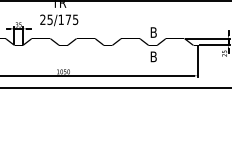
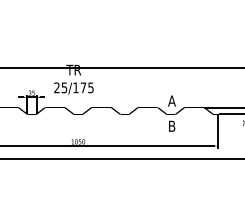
text: (153, 31) -> (171, 100), B -> A

